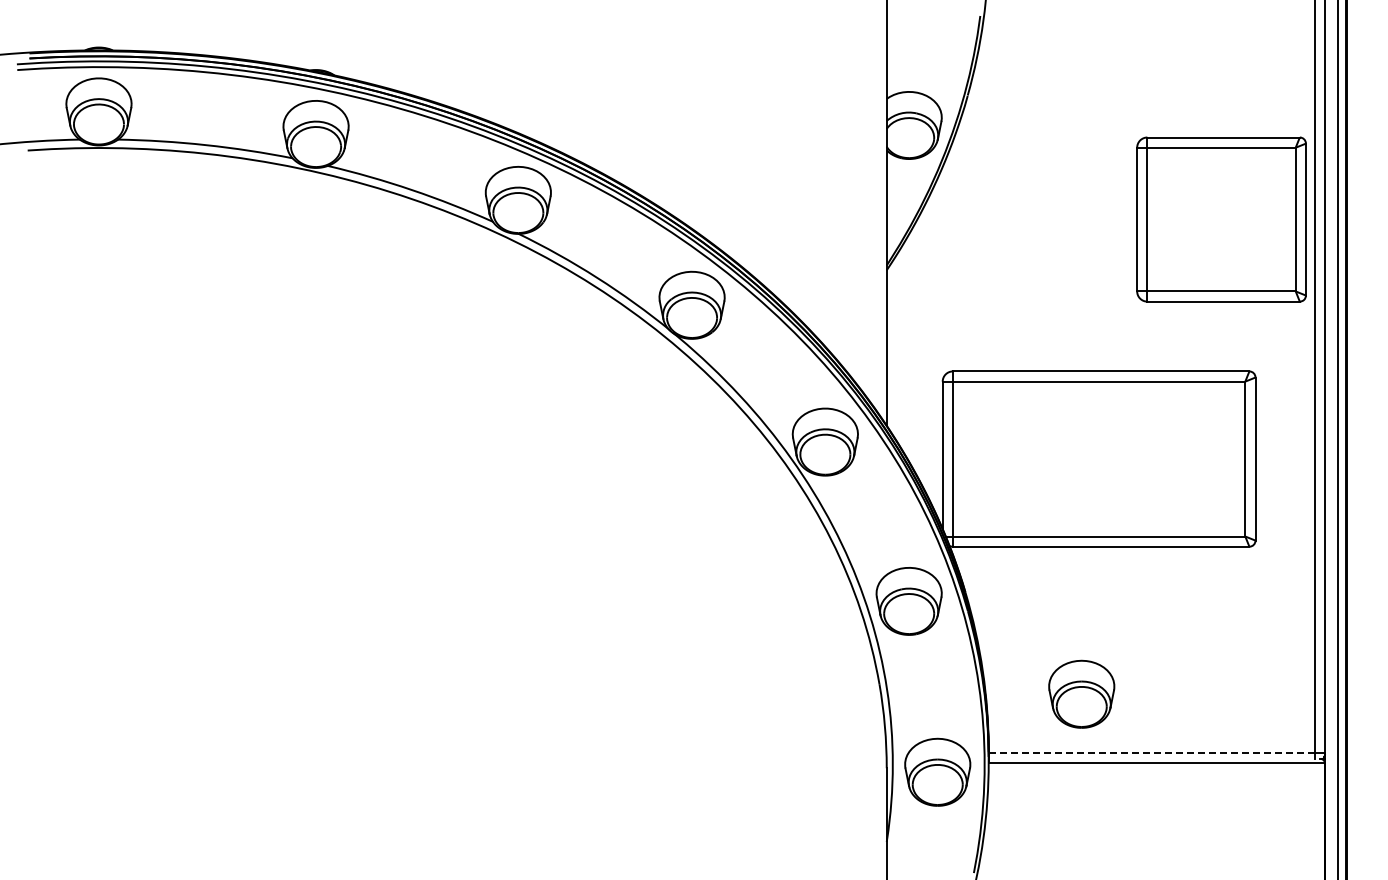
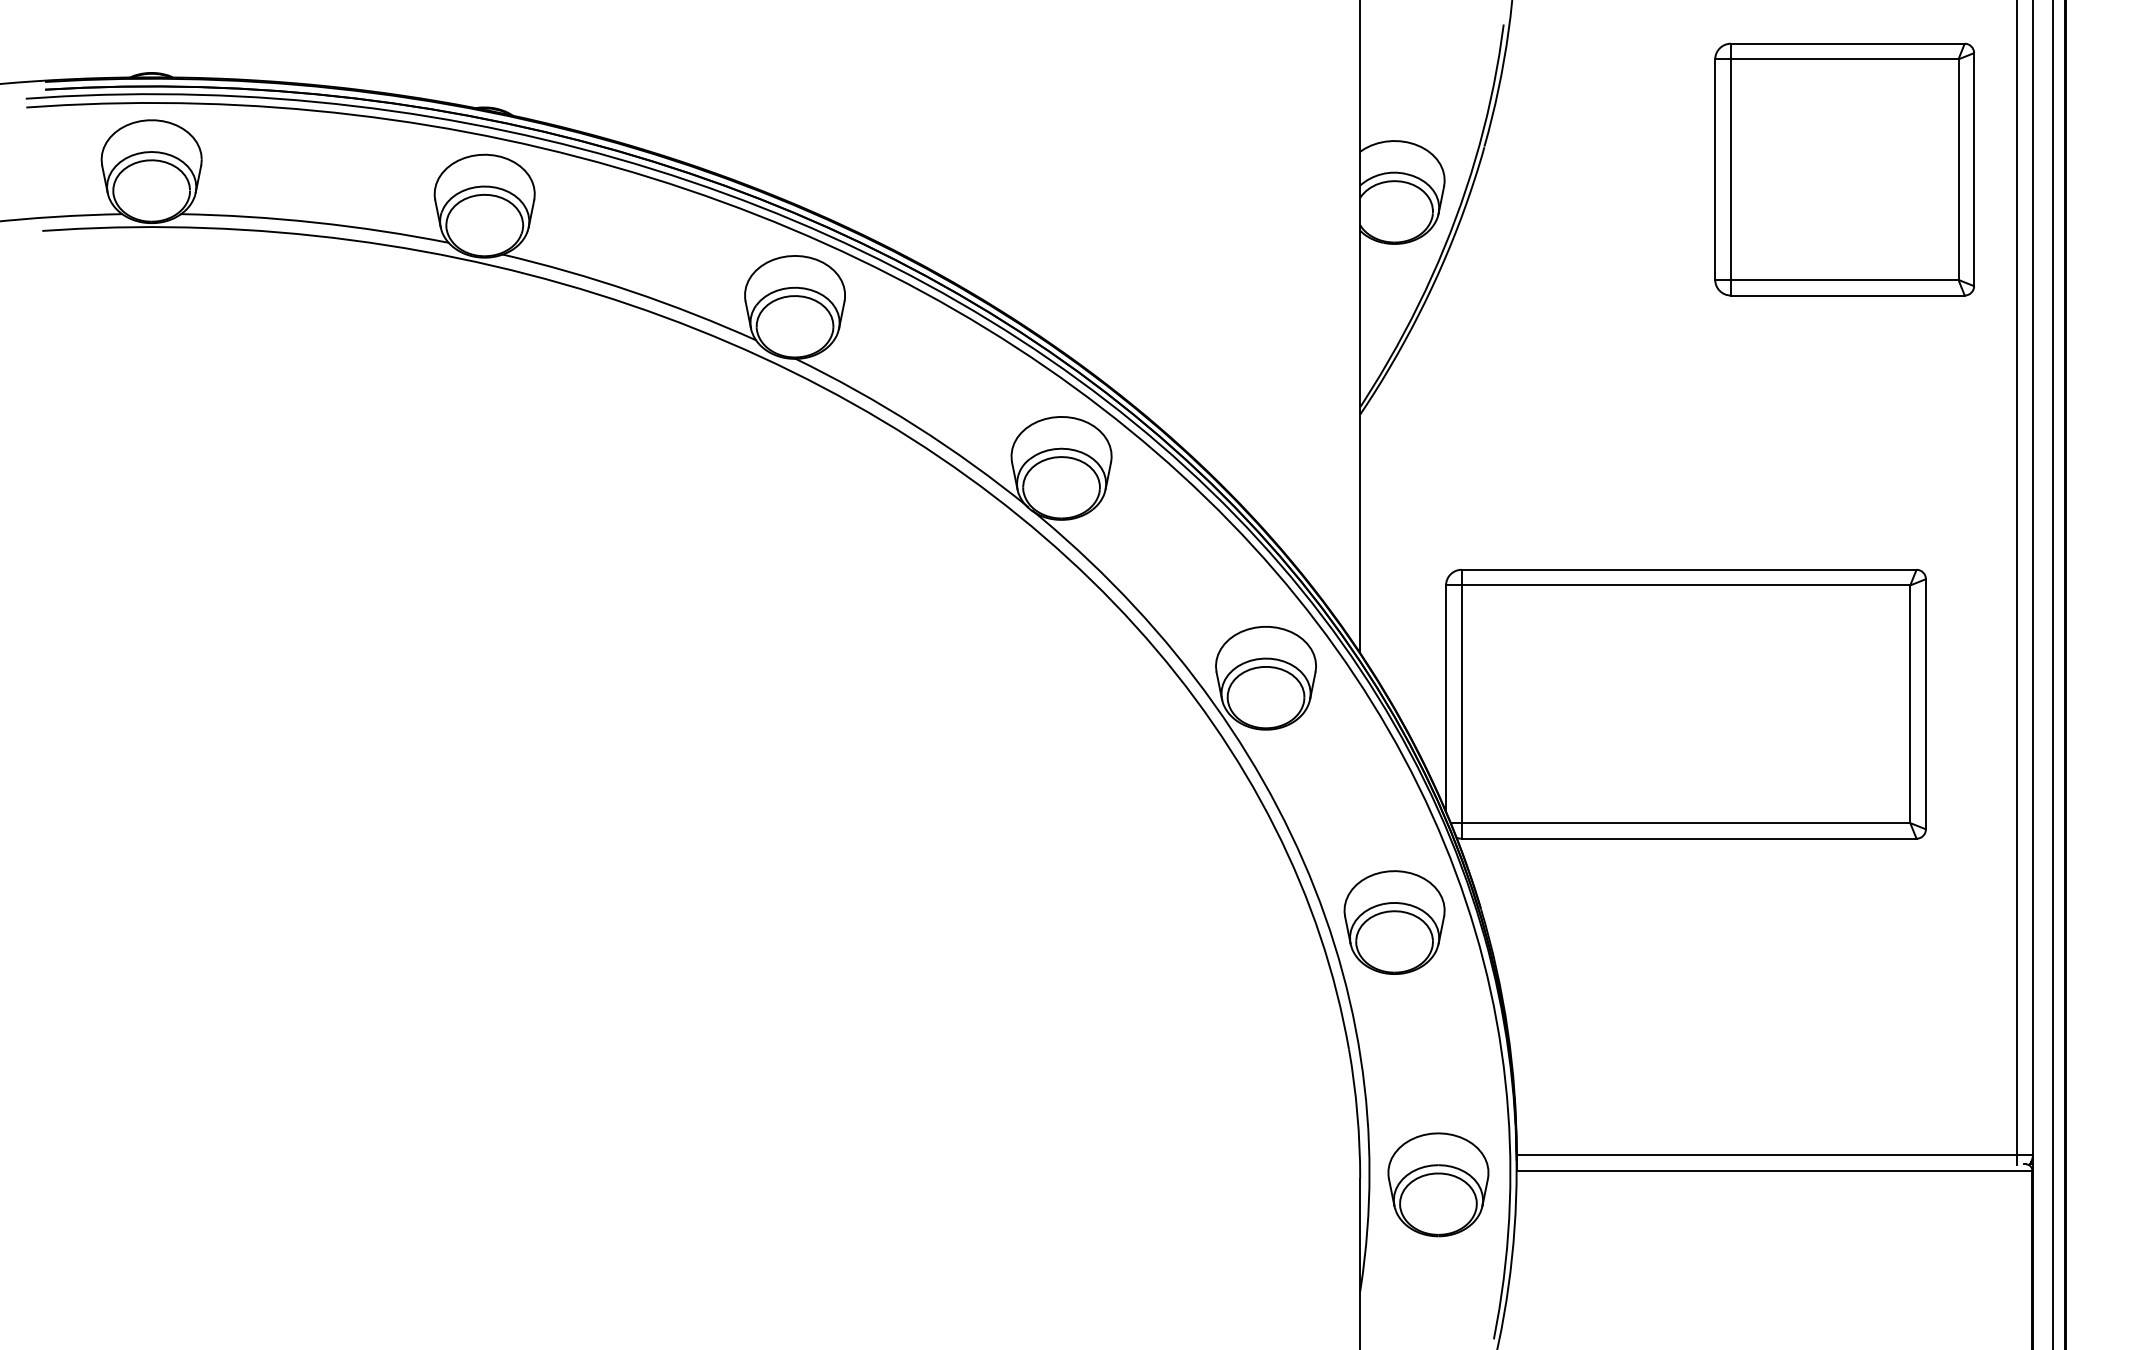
part: (1221, 219) -> (1844, 169), moved
part: (1081, 693) -> (1658, 1063), removed
line: (1152, 752) -> (1767, 1154), dashed -> solid

